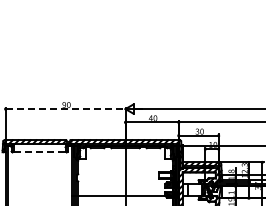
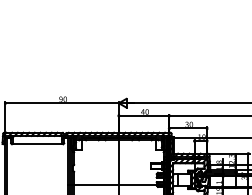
line: (65, 109) -> (62, 103), dashed -> solid
line: (39, 152) -> (37, 144), dashed -> solid

